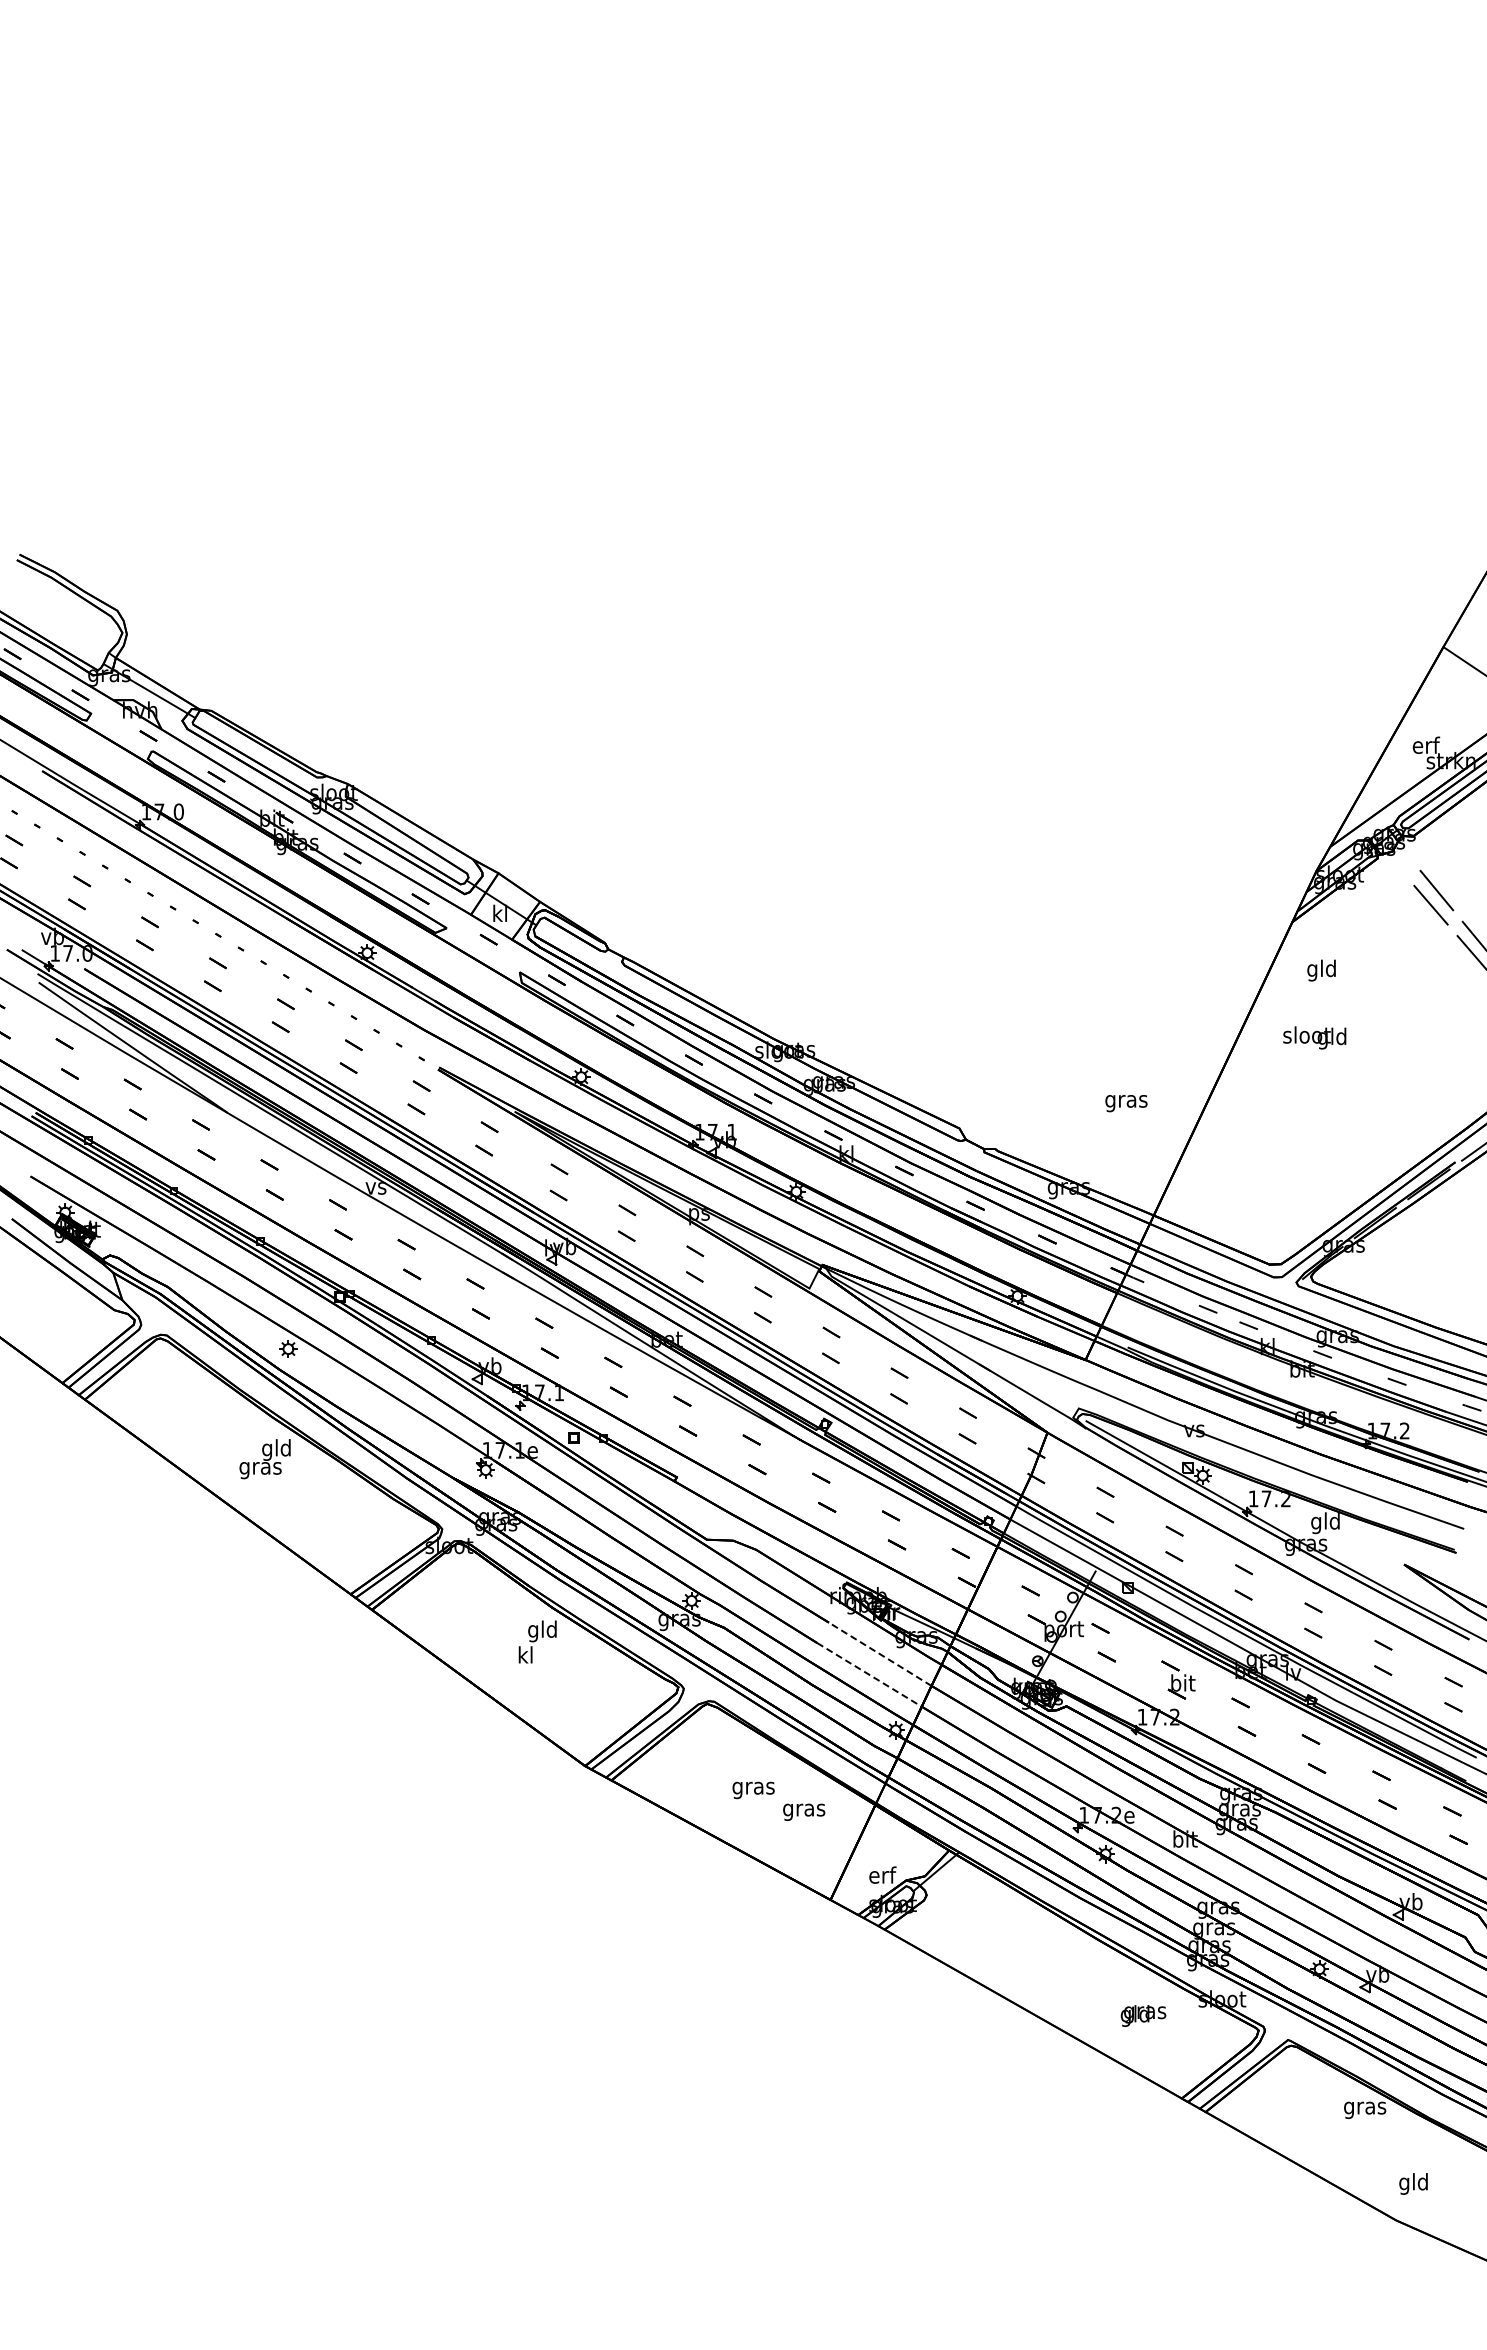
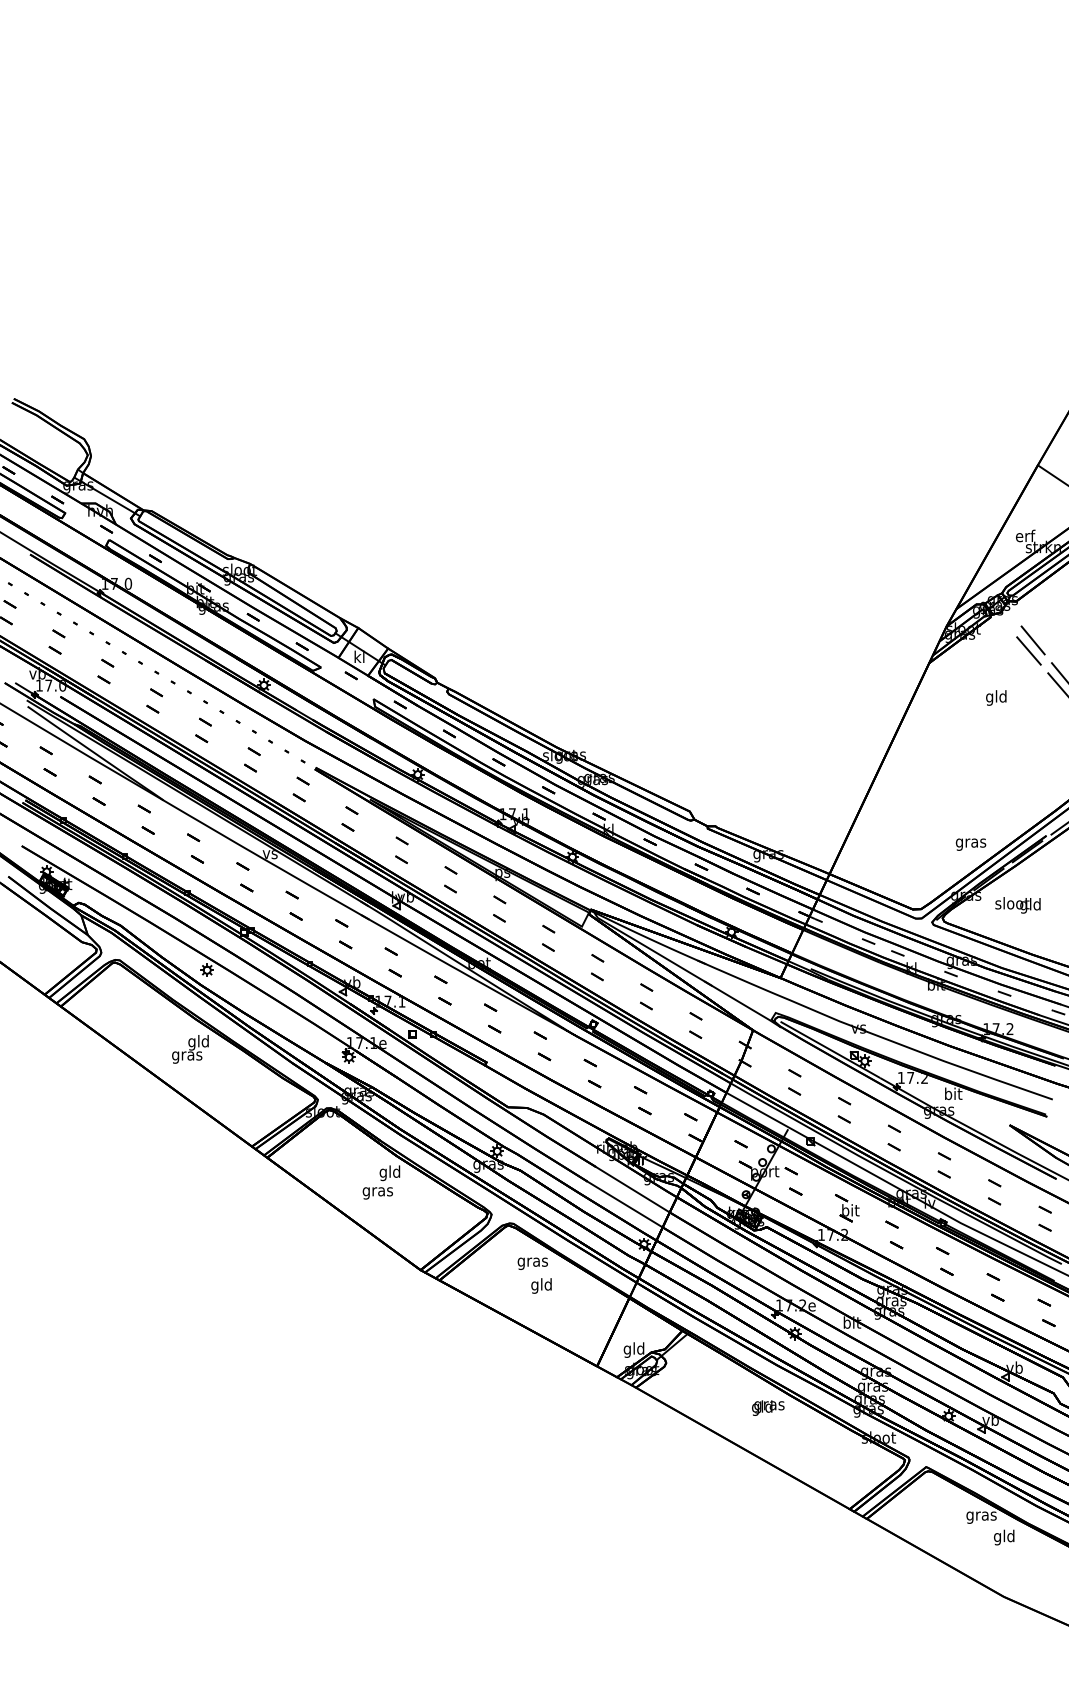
text: (1321, 970) -> (996, 697), moved
text: (1314, 1037) -> (1017, 905), moved
text: (1126, 1103) -> (971, 844), moved
text: (1325, 1523) -> (953, 1095), gld -> bit
line: (879, 1654) -> (632, 1189), dashed -> solid
text: (525, 1657) -> (377, 1192), kl -> gras
line: (869, 1675) -> (625, 1204), dashed -> solid
text: (753, 1788) -> (541, 1286), gras -> gld
text: (804, 1811) -> (533, 1263), moved
text: (881, 1877) -> (633, 1350), erf -> gld
text: (1143, 2015) -> (768, 1407), moved
text: (1413, 2183) -> (1004, 1537), moved

